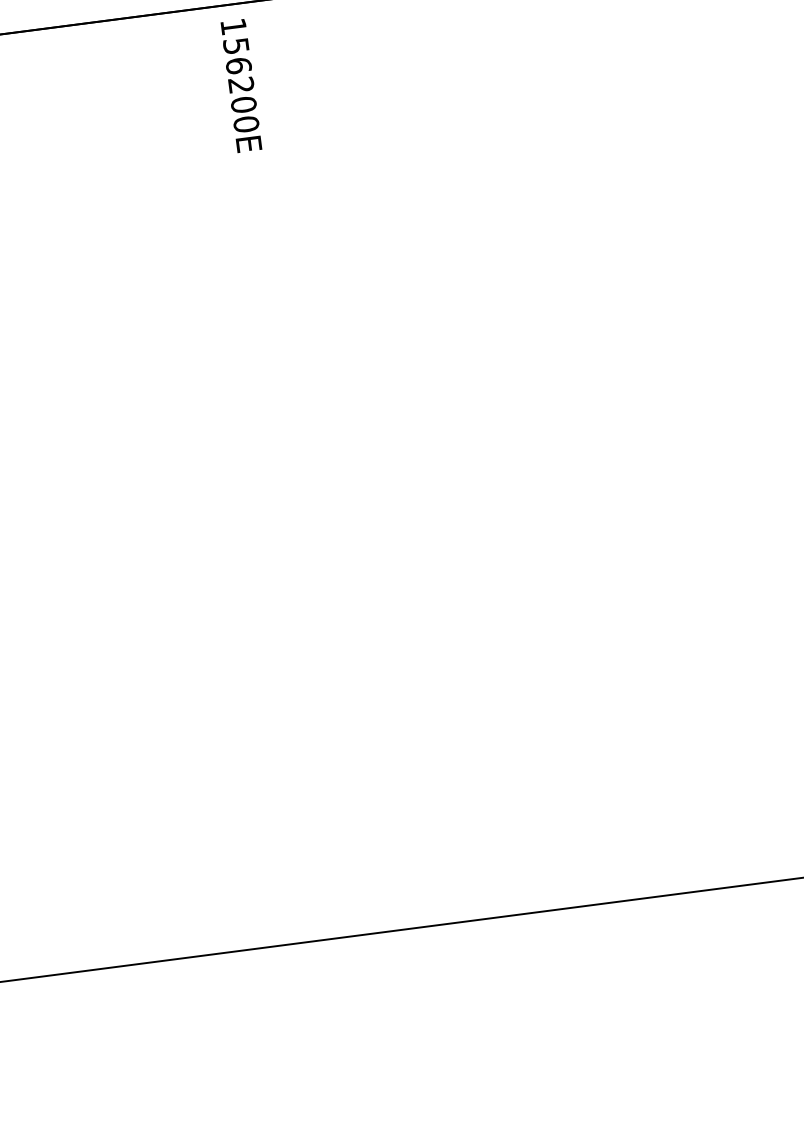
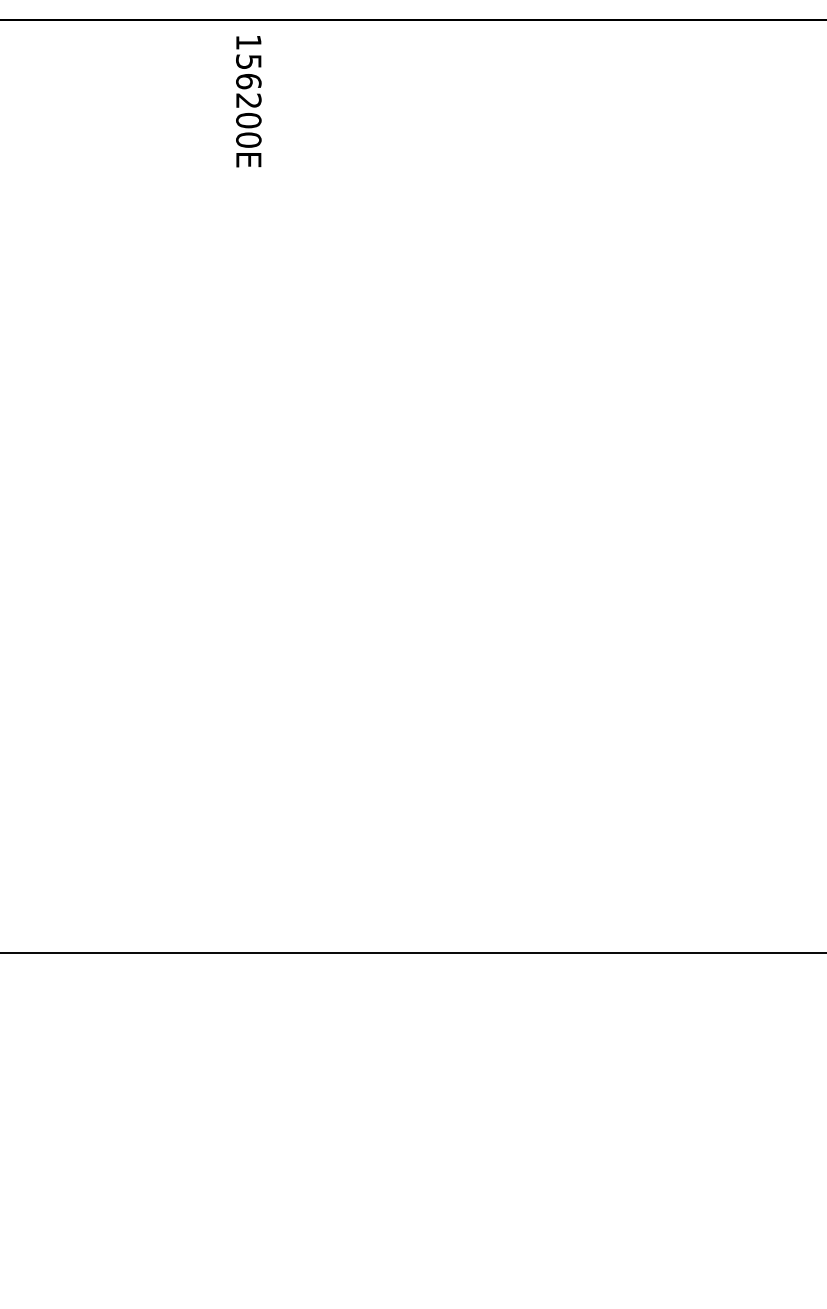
text: (241, 85) -> (248, 101), moved

